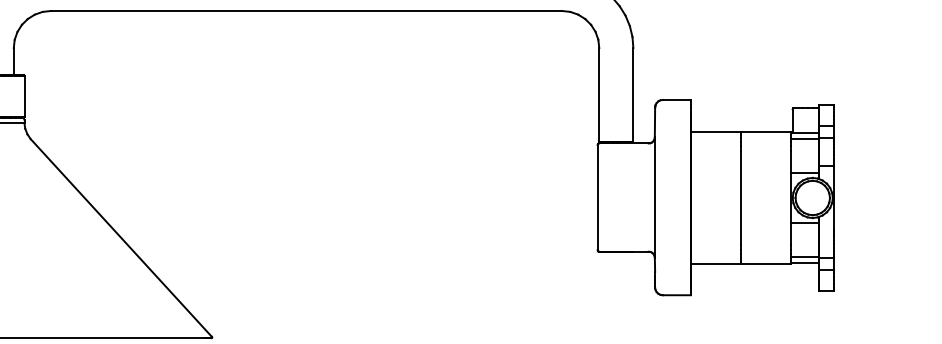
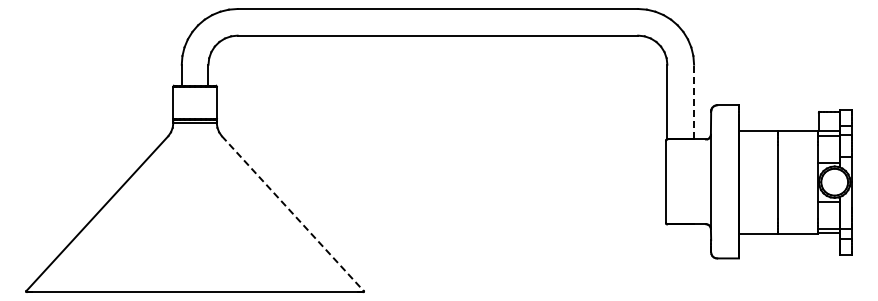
line: (633, 95) -> (694, 101), solid -> dashed
line: (122, 237) -> (293, 213), solid -> dashed

